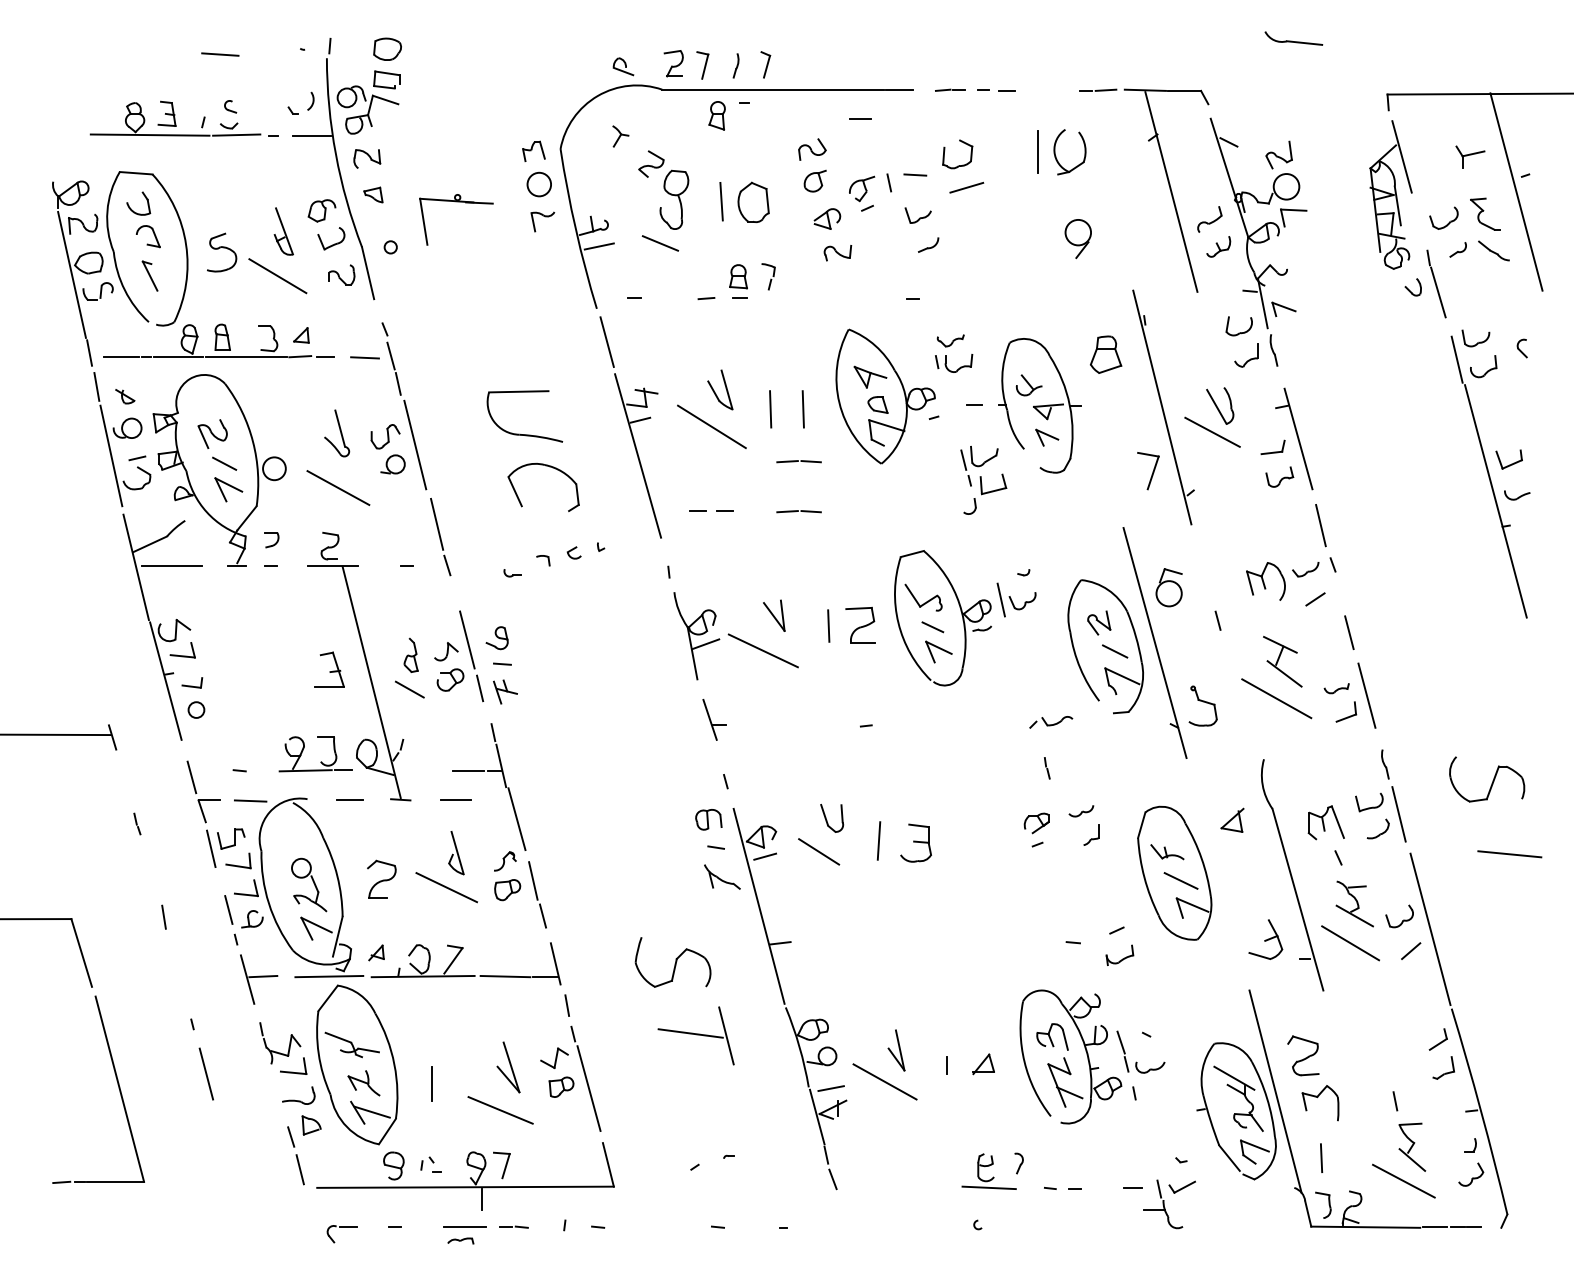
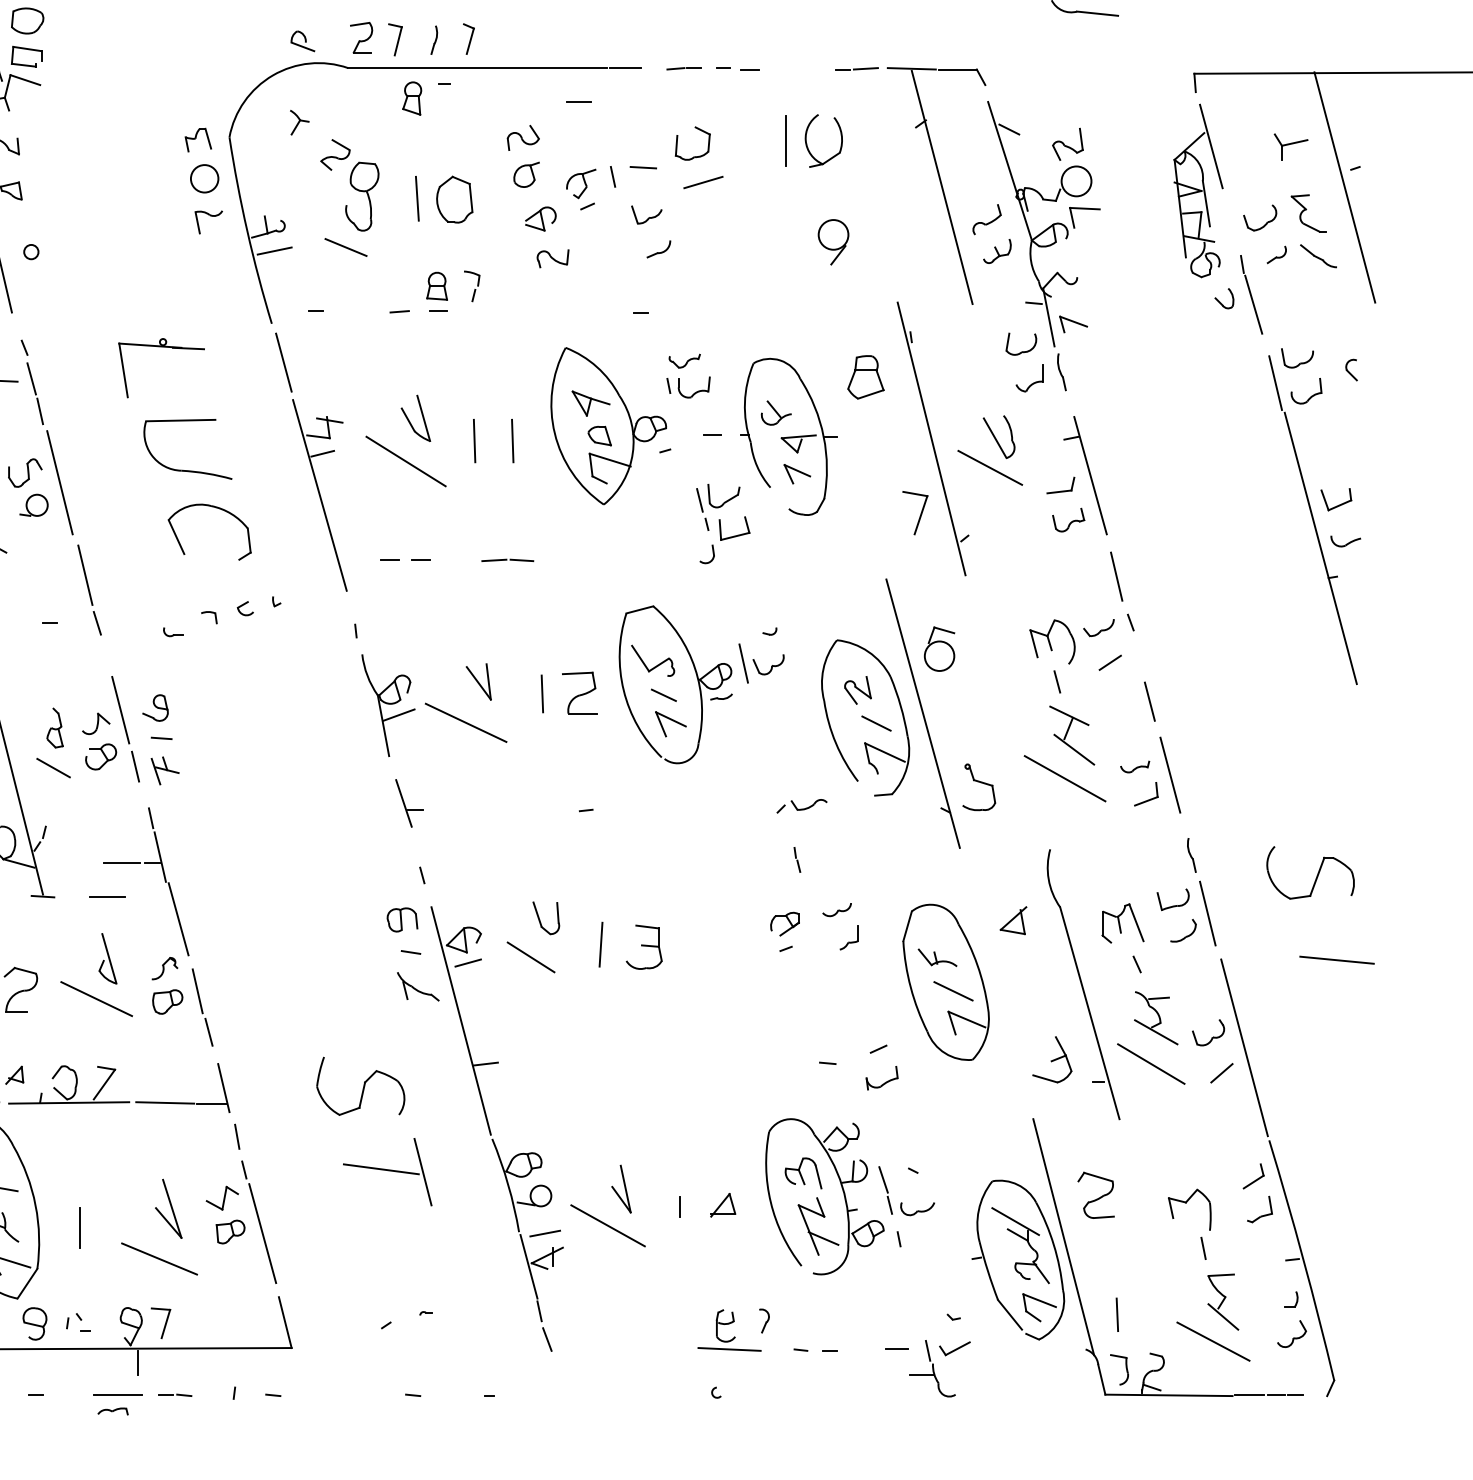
part: (456, 202) -> (161, 347), moved
line: (798, 461) -> (507, 501), removed
line: (1217, 620) -> (1056, 681), moved
part: (1320, 1103) -> (1189, 1210), moved

